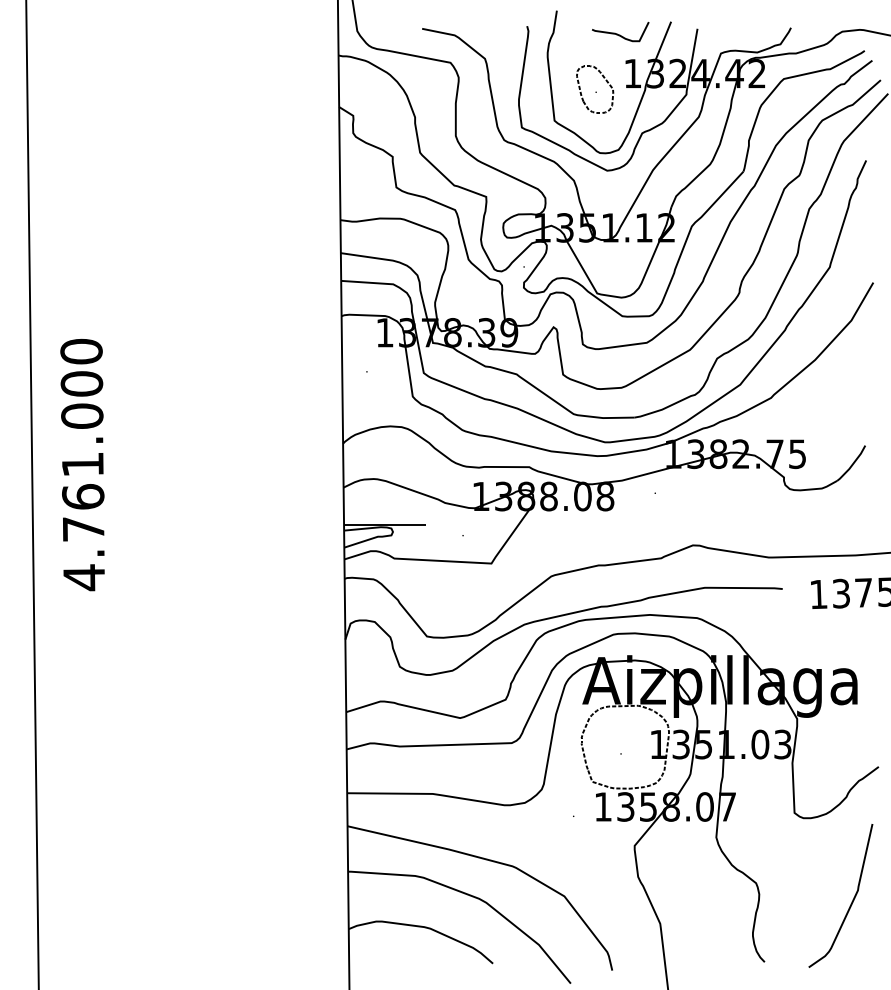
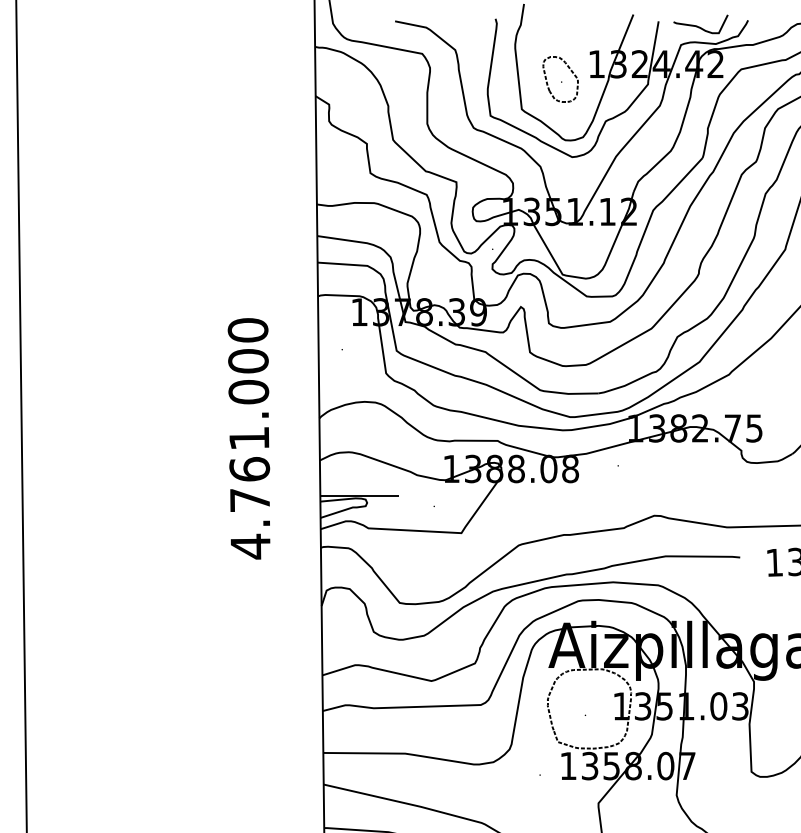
curve: (620, 34) -> (700, 26), moved
text: (82, 465) -> (249, 439), moved

